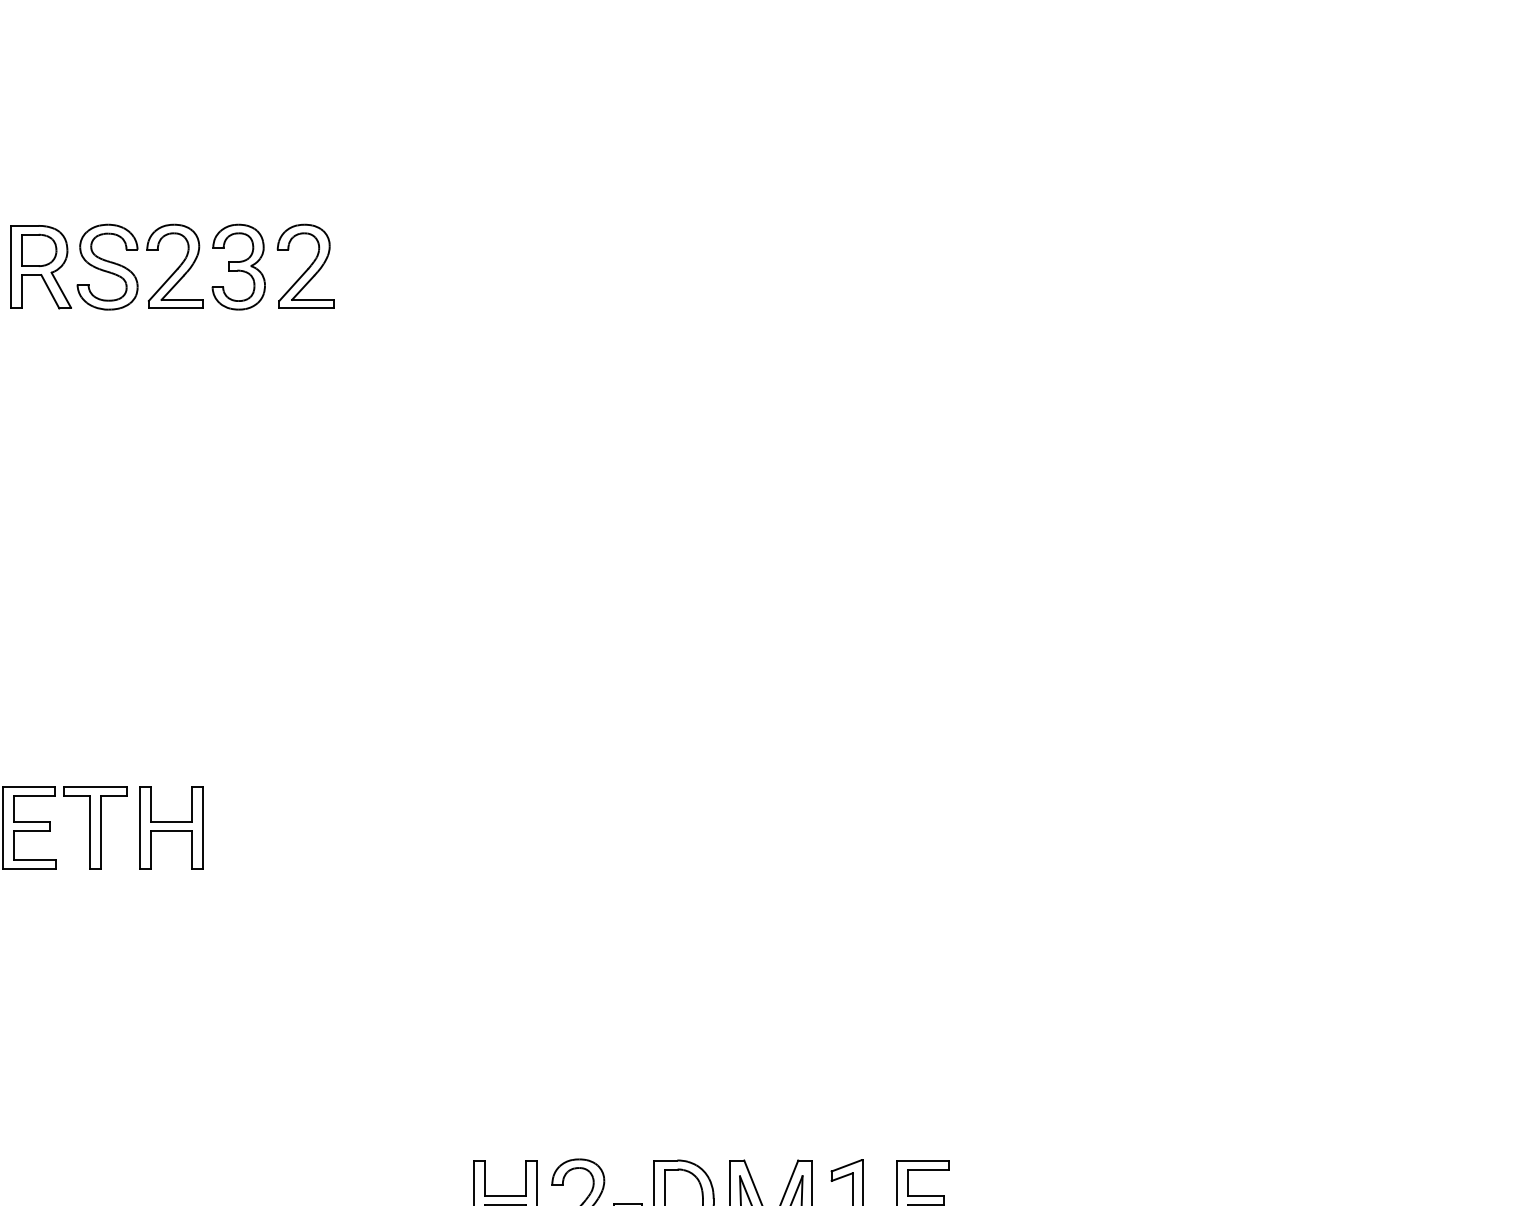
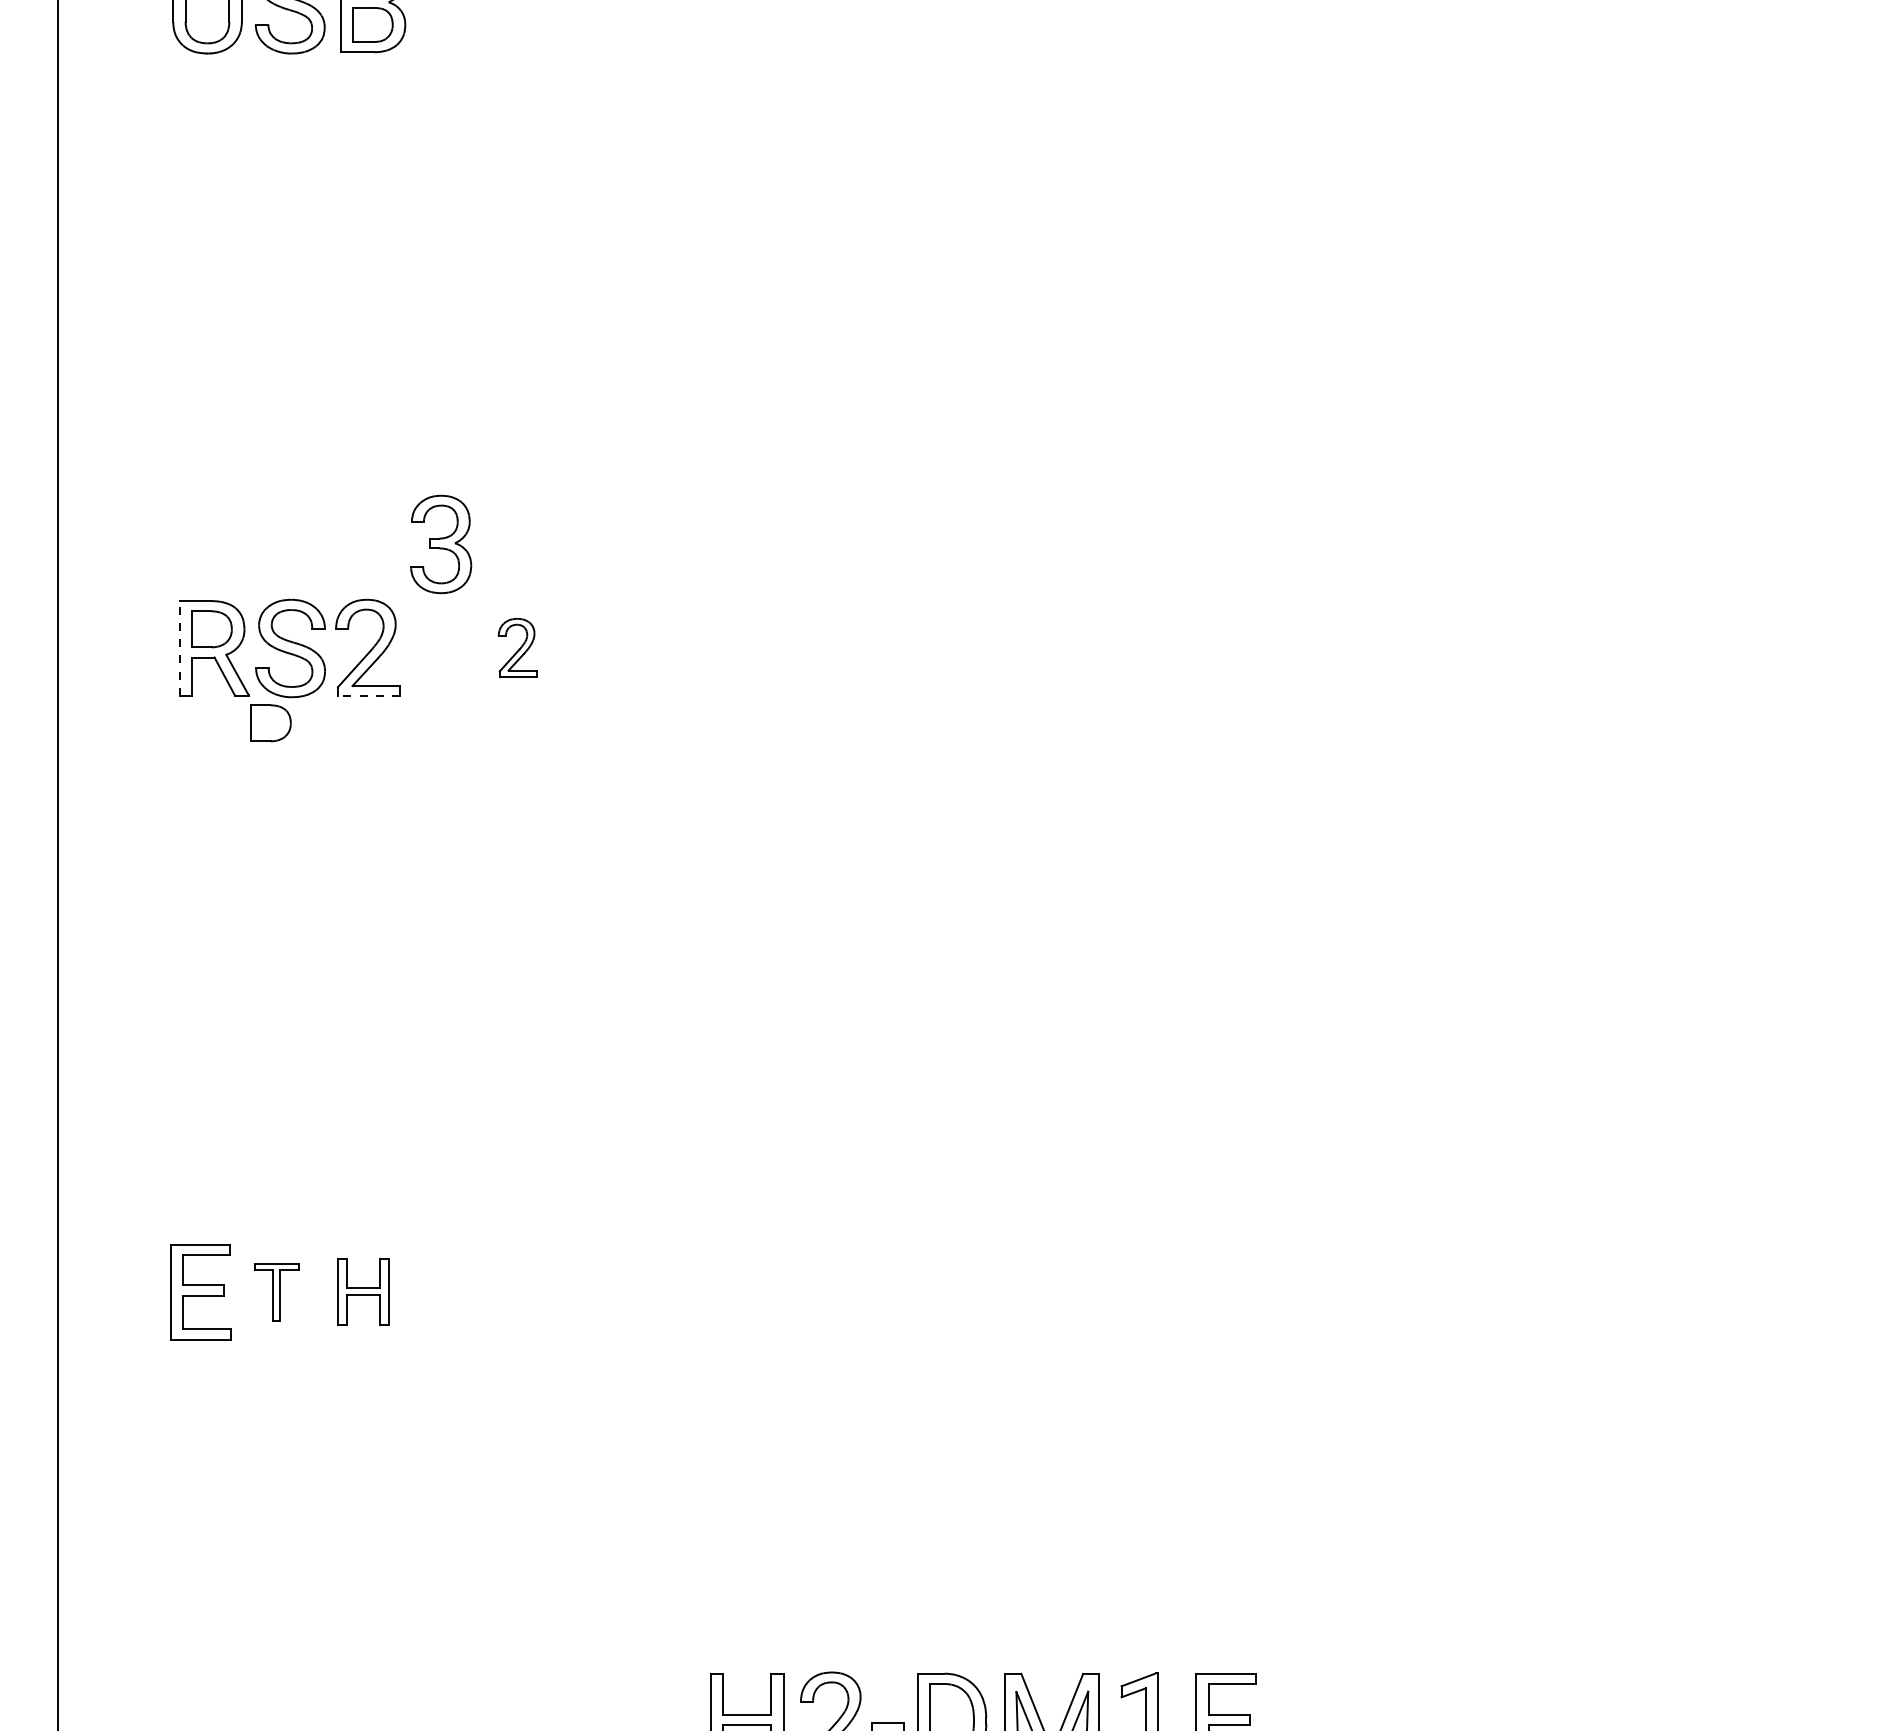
line: (10, 266) -> (179, 647), solid -> dashed
part: (305, 266) -> (517, 647), size x0.6
part: (239, 267) -> (441, 544), moved
line: (175, 308) -> (368, 695), solid -> dashed
part: (90, 332) -> (270, 723), added
part: (95, 828) -> (276, 1292), size x0.6
part: (171, 828) -> (363, 1292), size x0.7

